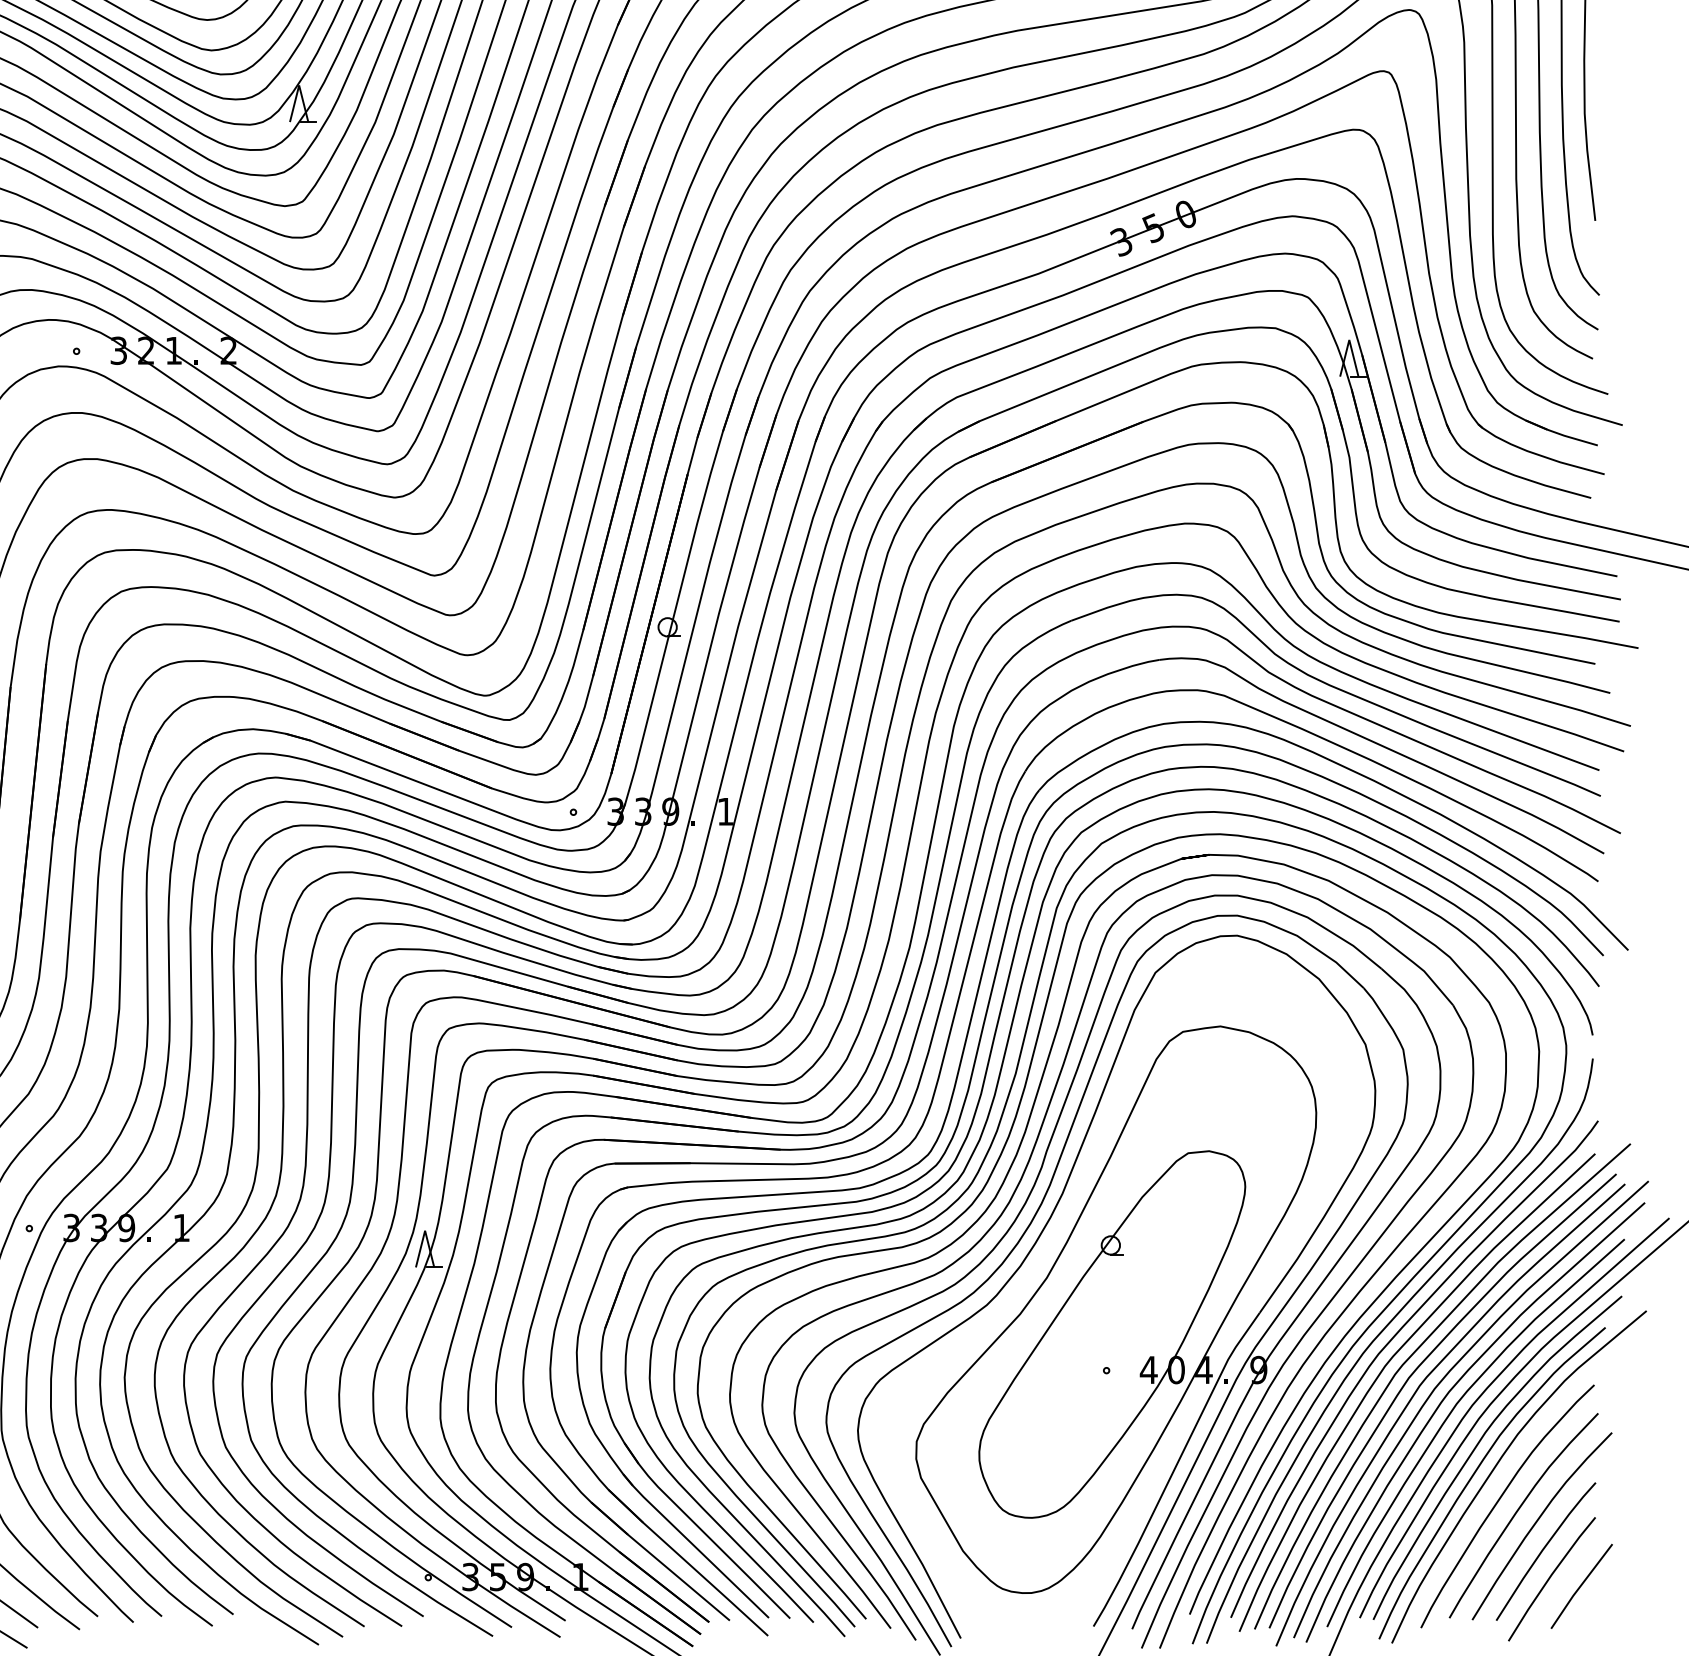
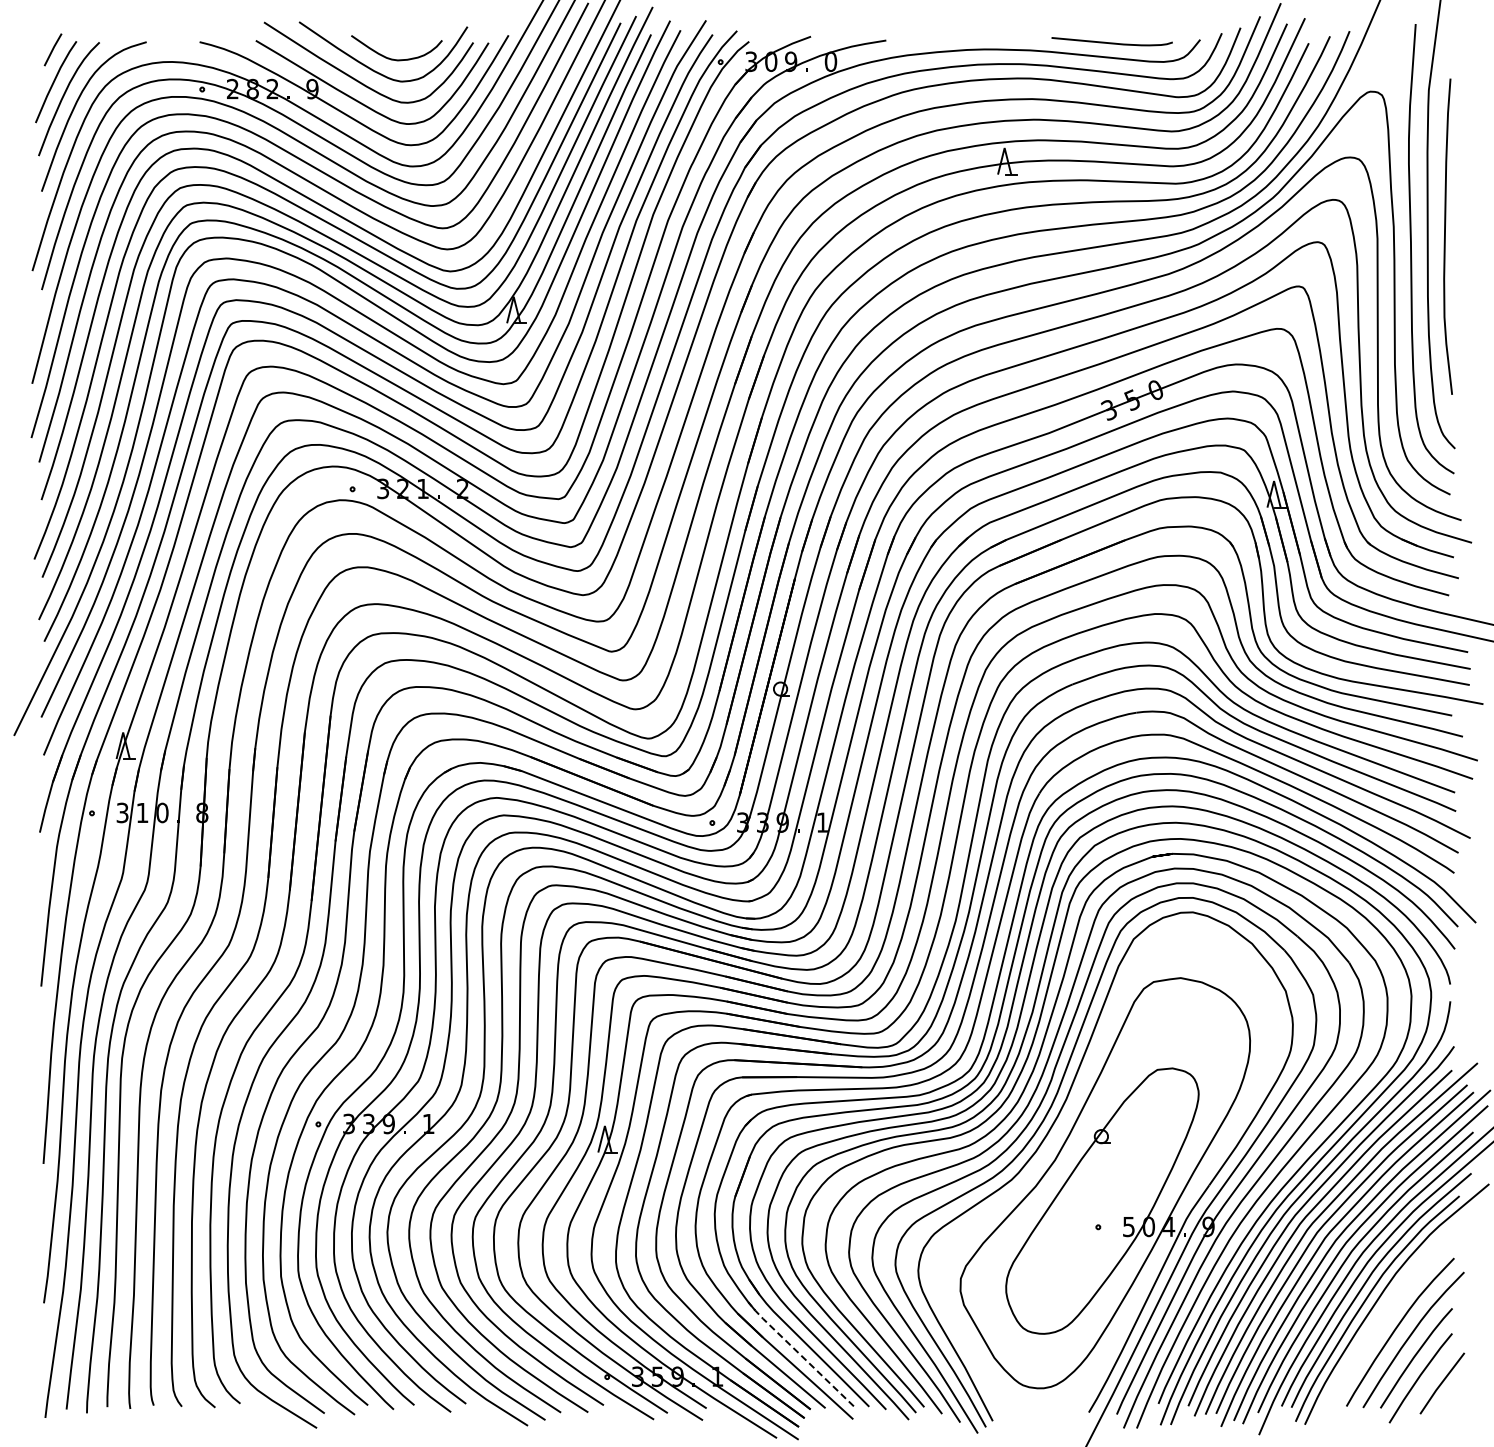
text: (1148, 1370) -> (1128, 1227), 4 -> 5
curve: (1500, 1500) -> (1383, 1321), removed
line: (693, 1544) -> (799, 1353), solid -> dashed

